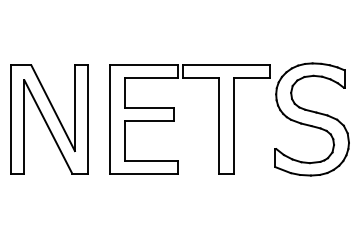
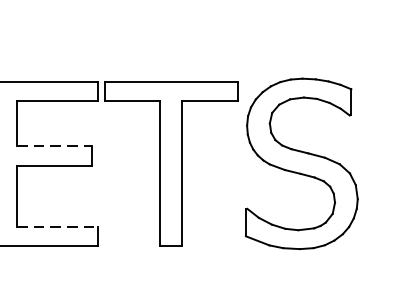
line: (149, 107) -> (54, 145), solid -> dashed
line: (151, 160) -> (57, 226), solid -> dashed

